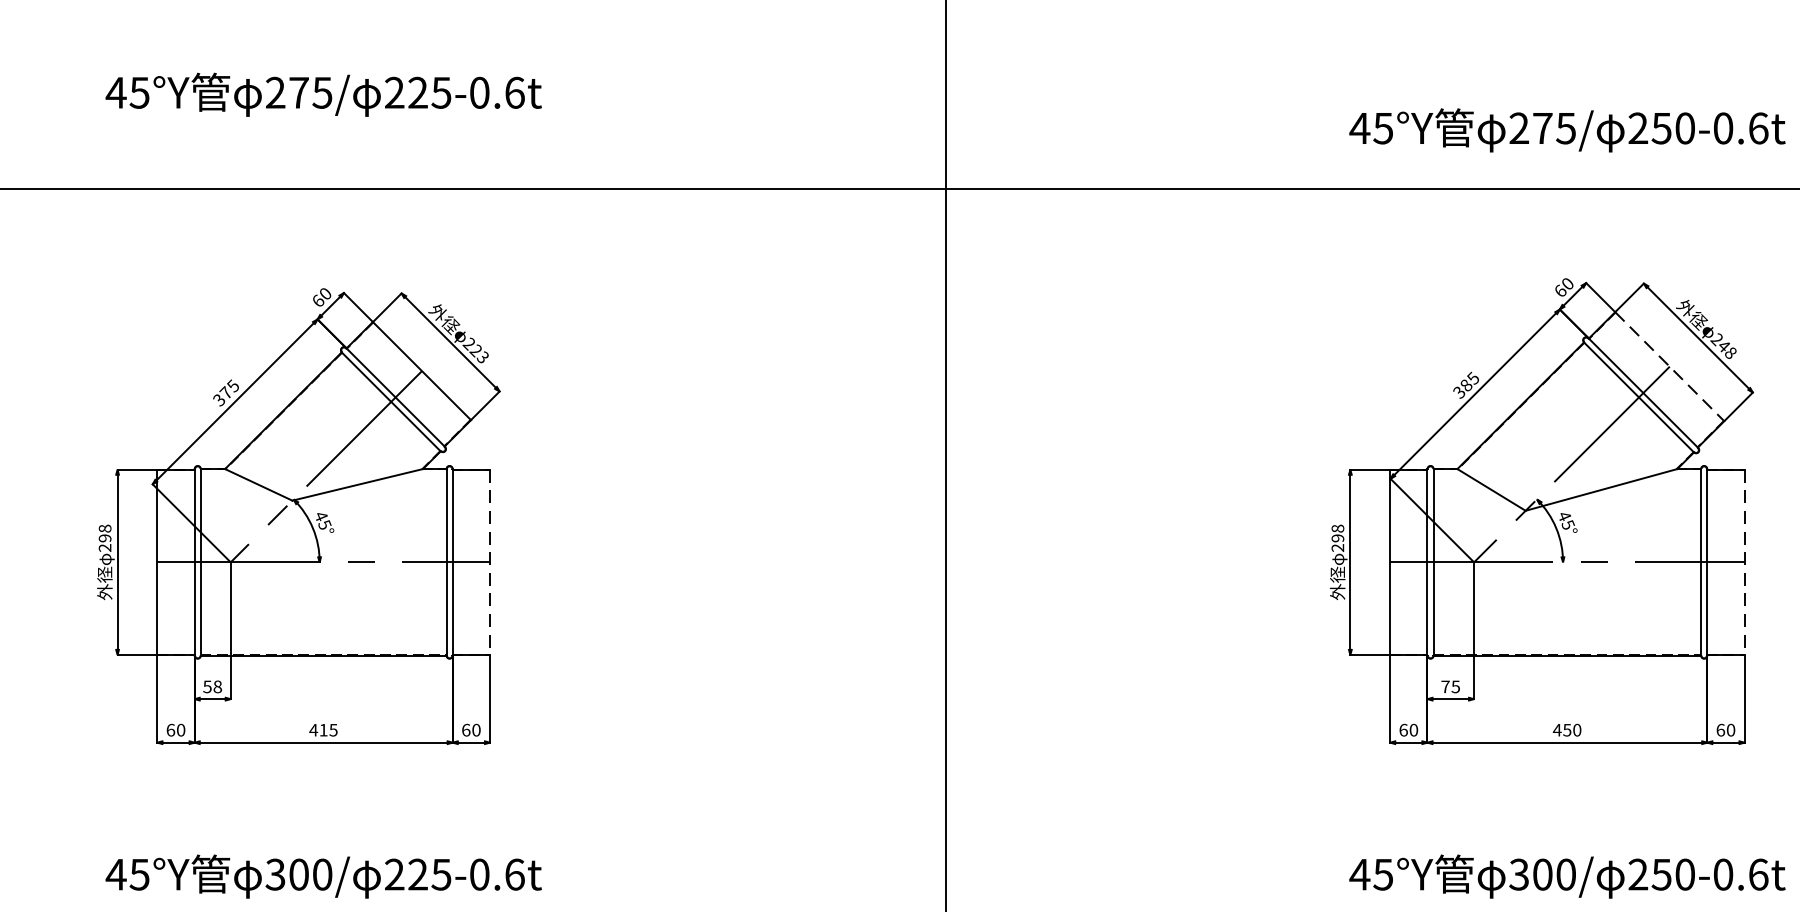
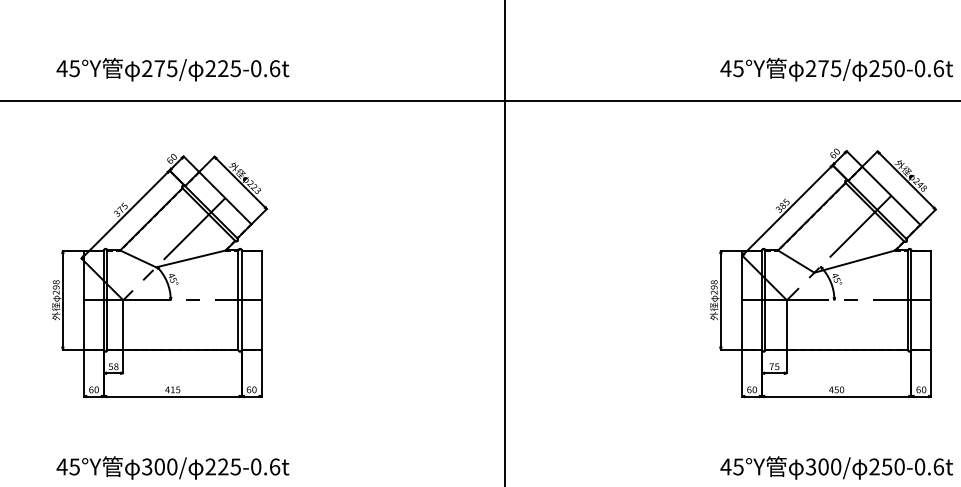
text: (322, 94) -> (172, 69), moved
line: (1670, 367) -> (891, 196), dashed -> solid
line: (489, 562) -> (261, 300), dashed -> solid
line: (1744, 562) -> (931, 300), dashed -> solid

